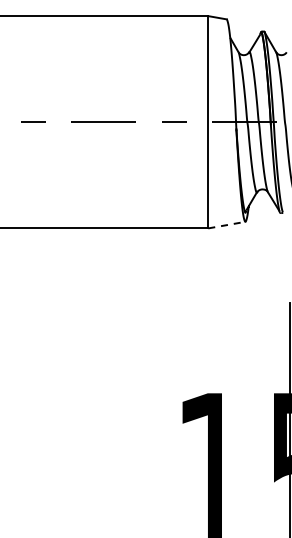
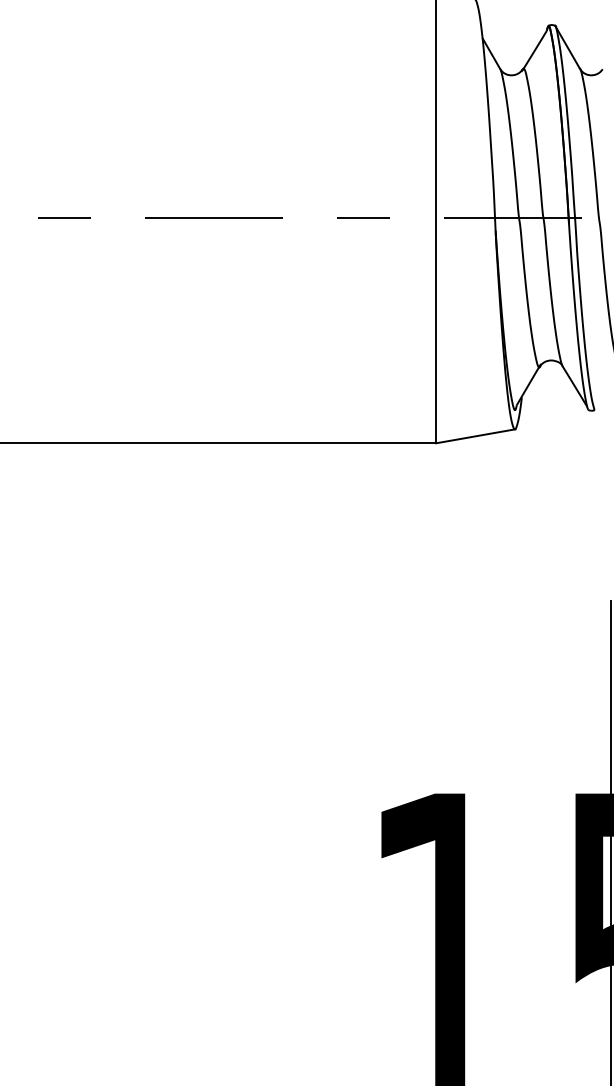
line: (226, 225) -> (474, 437), dashed -> solid

